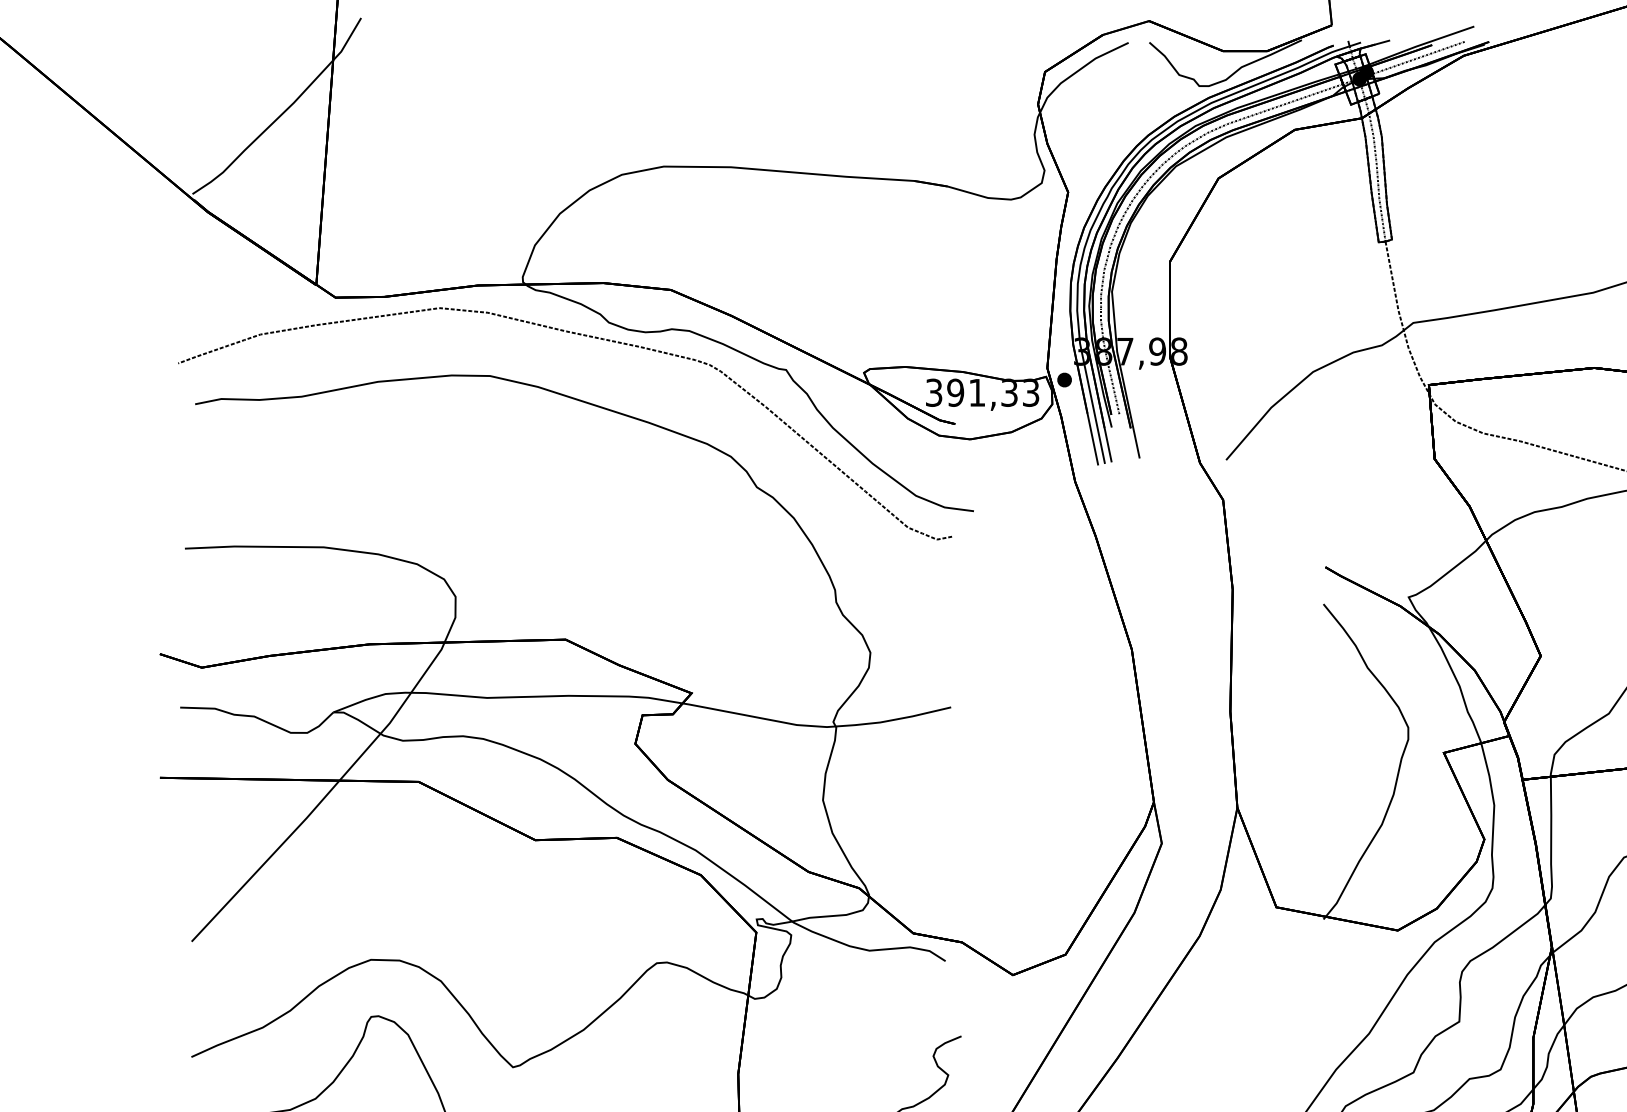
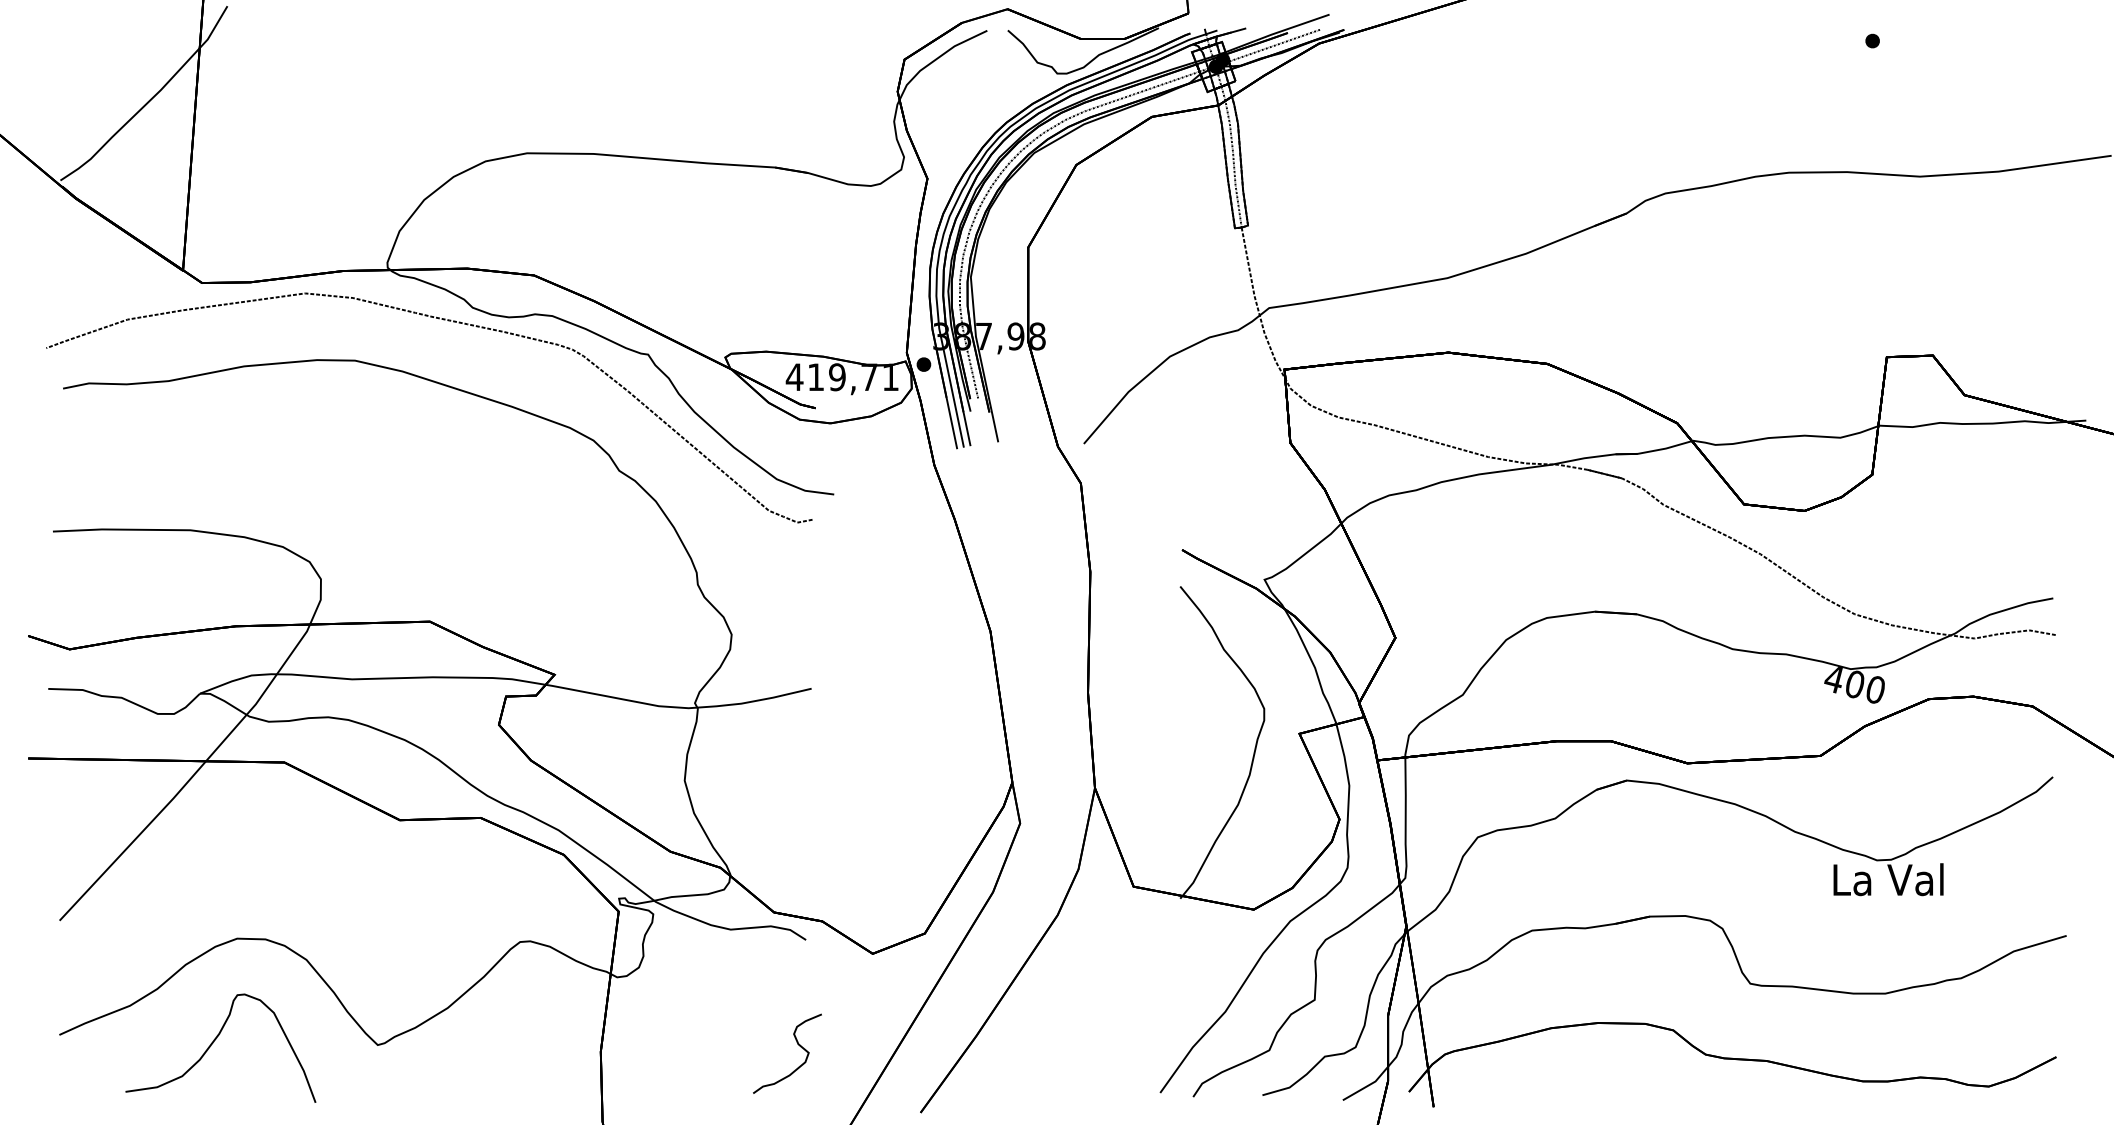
text: (981, 393) -> (841, 377), 391,33 -> 419,71

